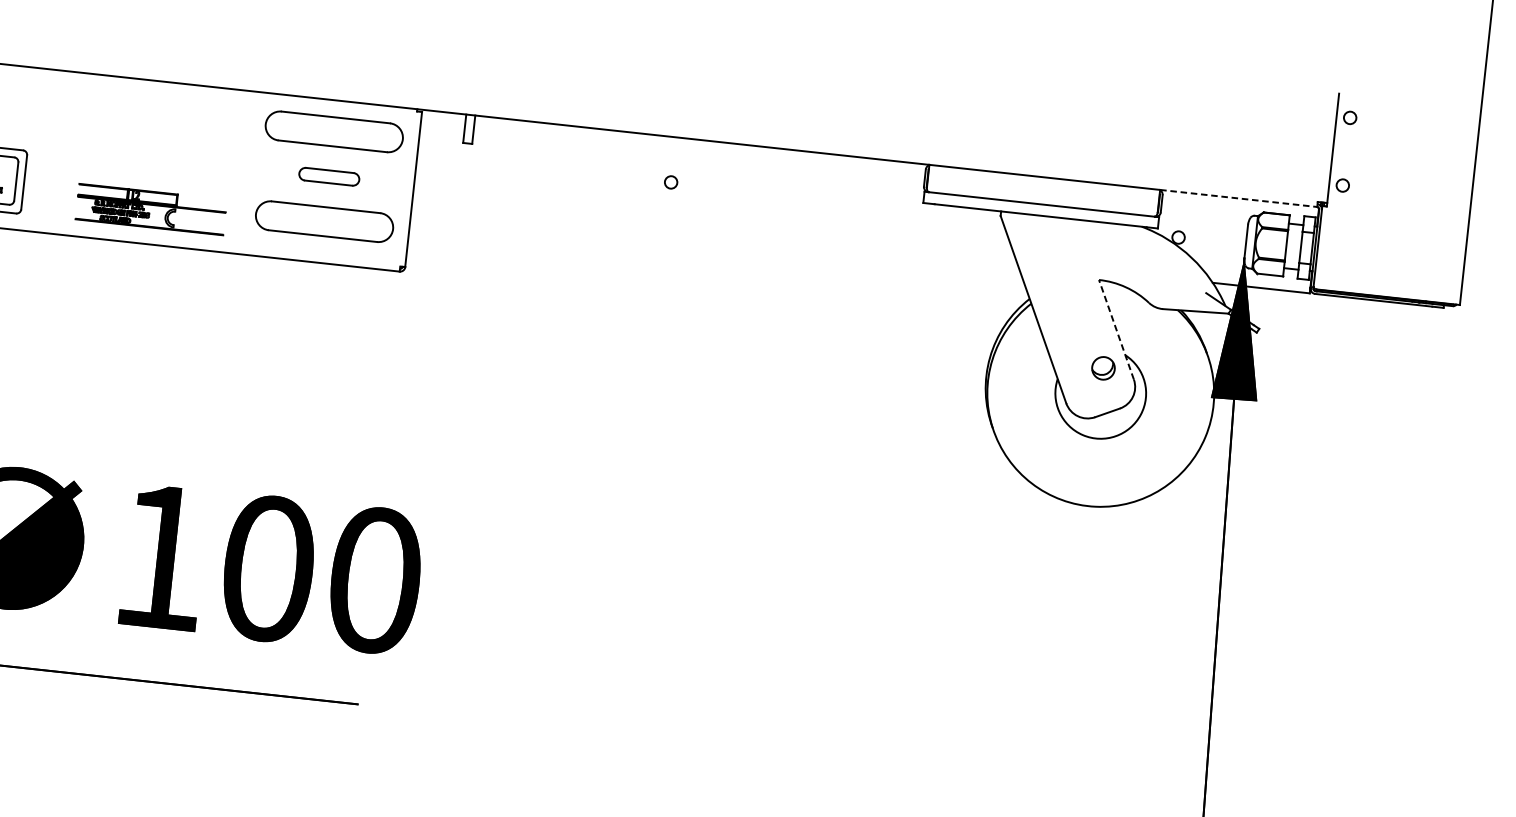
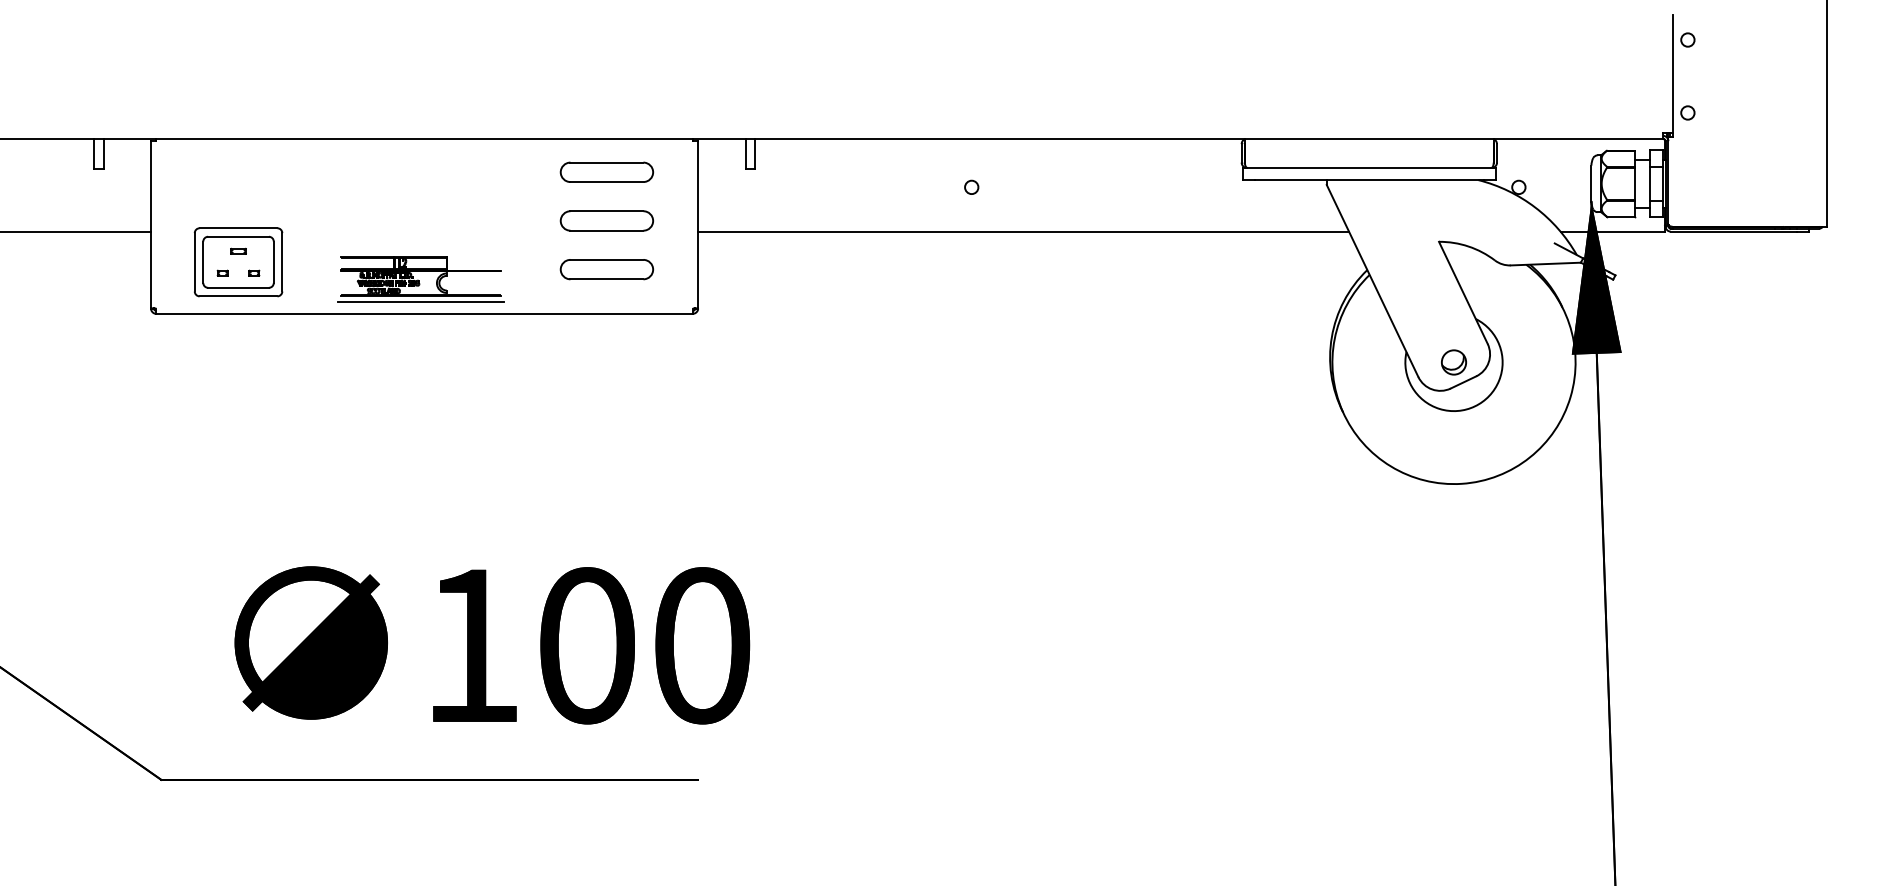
part: (334, 130) -> (606, 171), size x0.62
part: (329, 176) -> (606, 220), size x1.43
line: (1238, 198) -> (1578, 138), dashed -> solid
part: (324, 221) -> (606, 269), size x0.62
line: (714, 228) -> (1023, 231), added
line: (148, 232) -> (420, 301), added
line: (1116, 329) -> (1463, 292), dashed -> solid
part: (1103, 368) -> (1453, 362), moved

